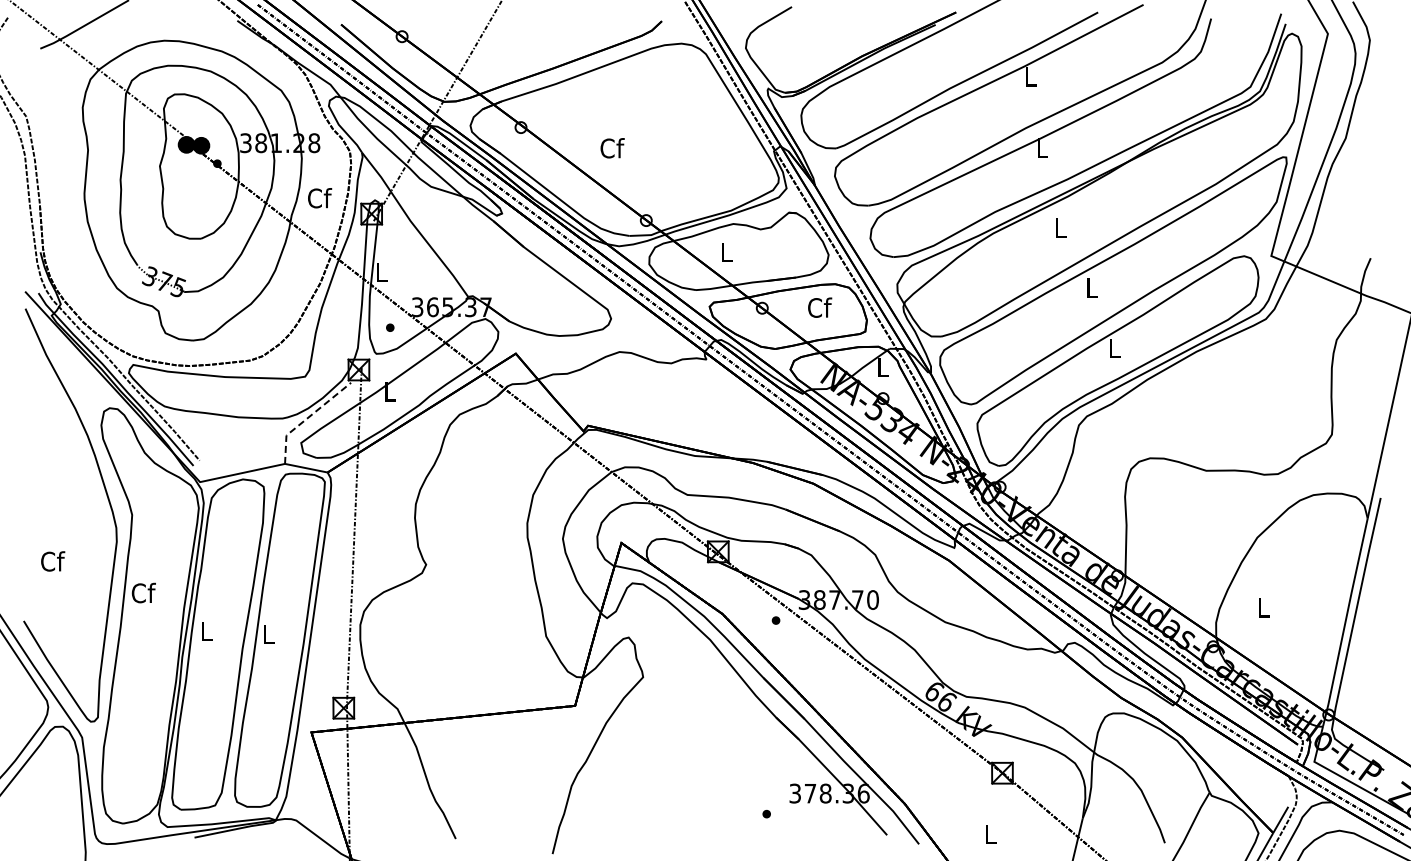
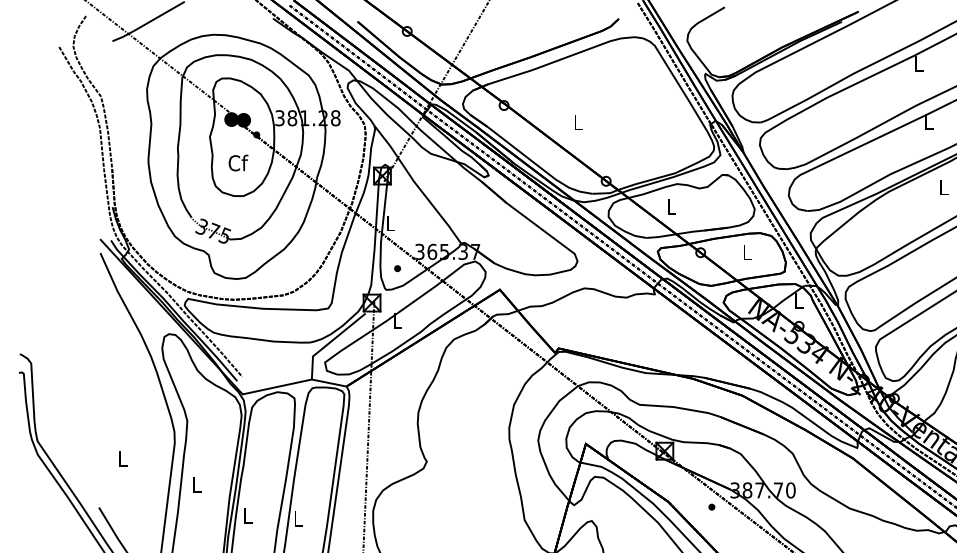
text: (612, 148) -> (578, 122), Cf -> L
text: (320, 198) -> (238, 163), moved
text: (820, 307) -> (748, 252), Cf -> L
line: (307, 418) -> (330, 342), dashed -> solid
text: (53, 561) -> (123, 459), Cf -> L
text: (143, 592) -> (196, 484), Cf -> L

